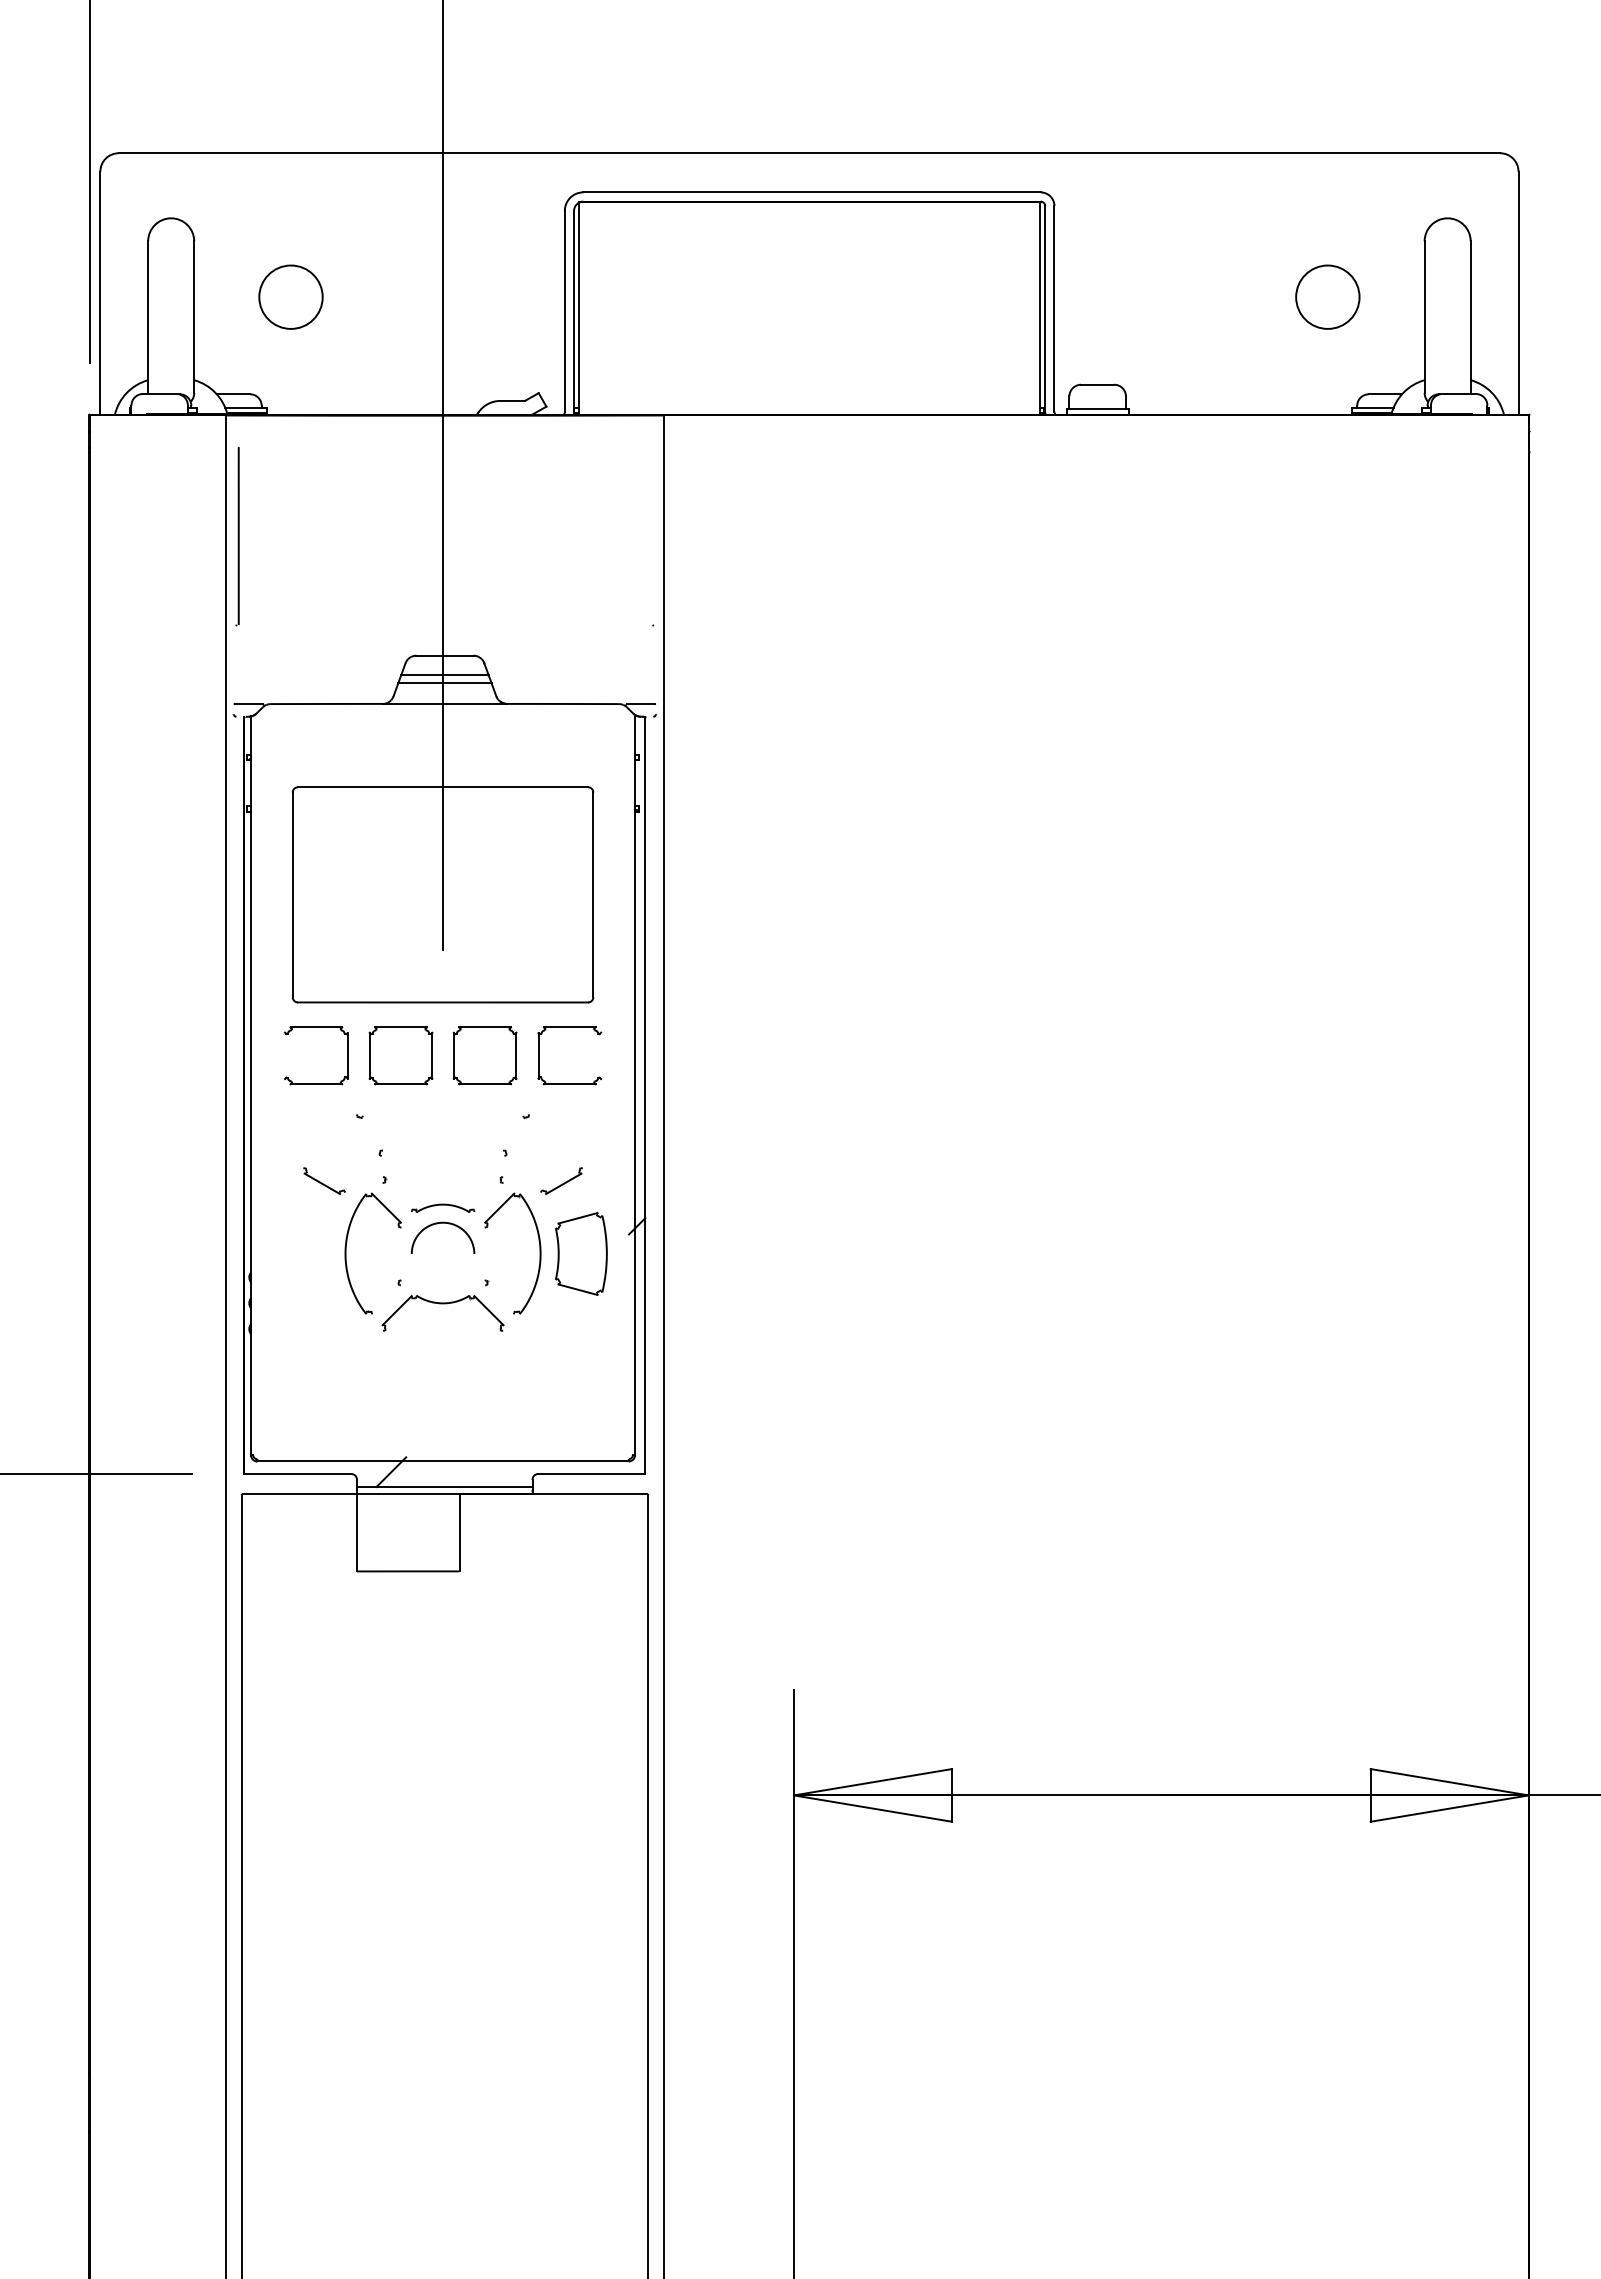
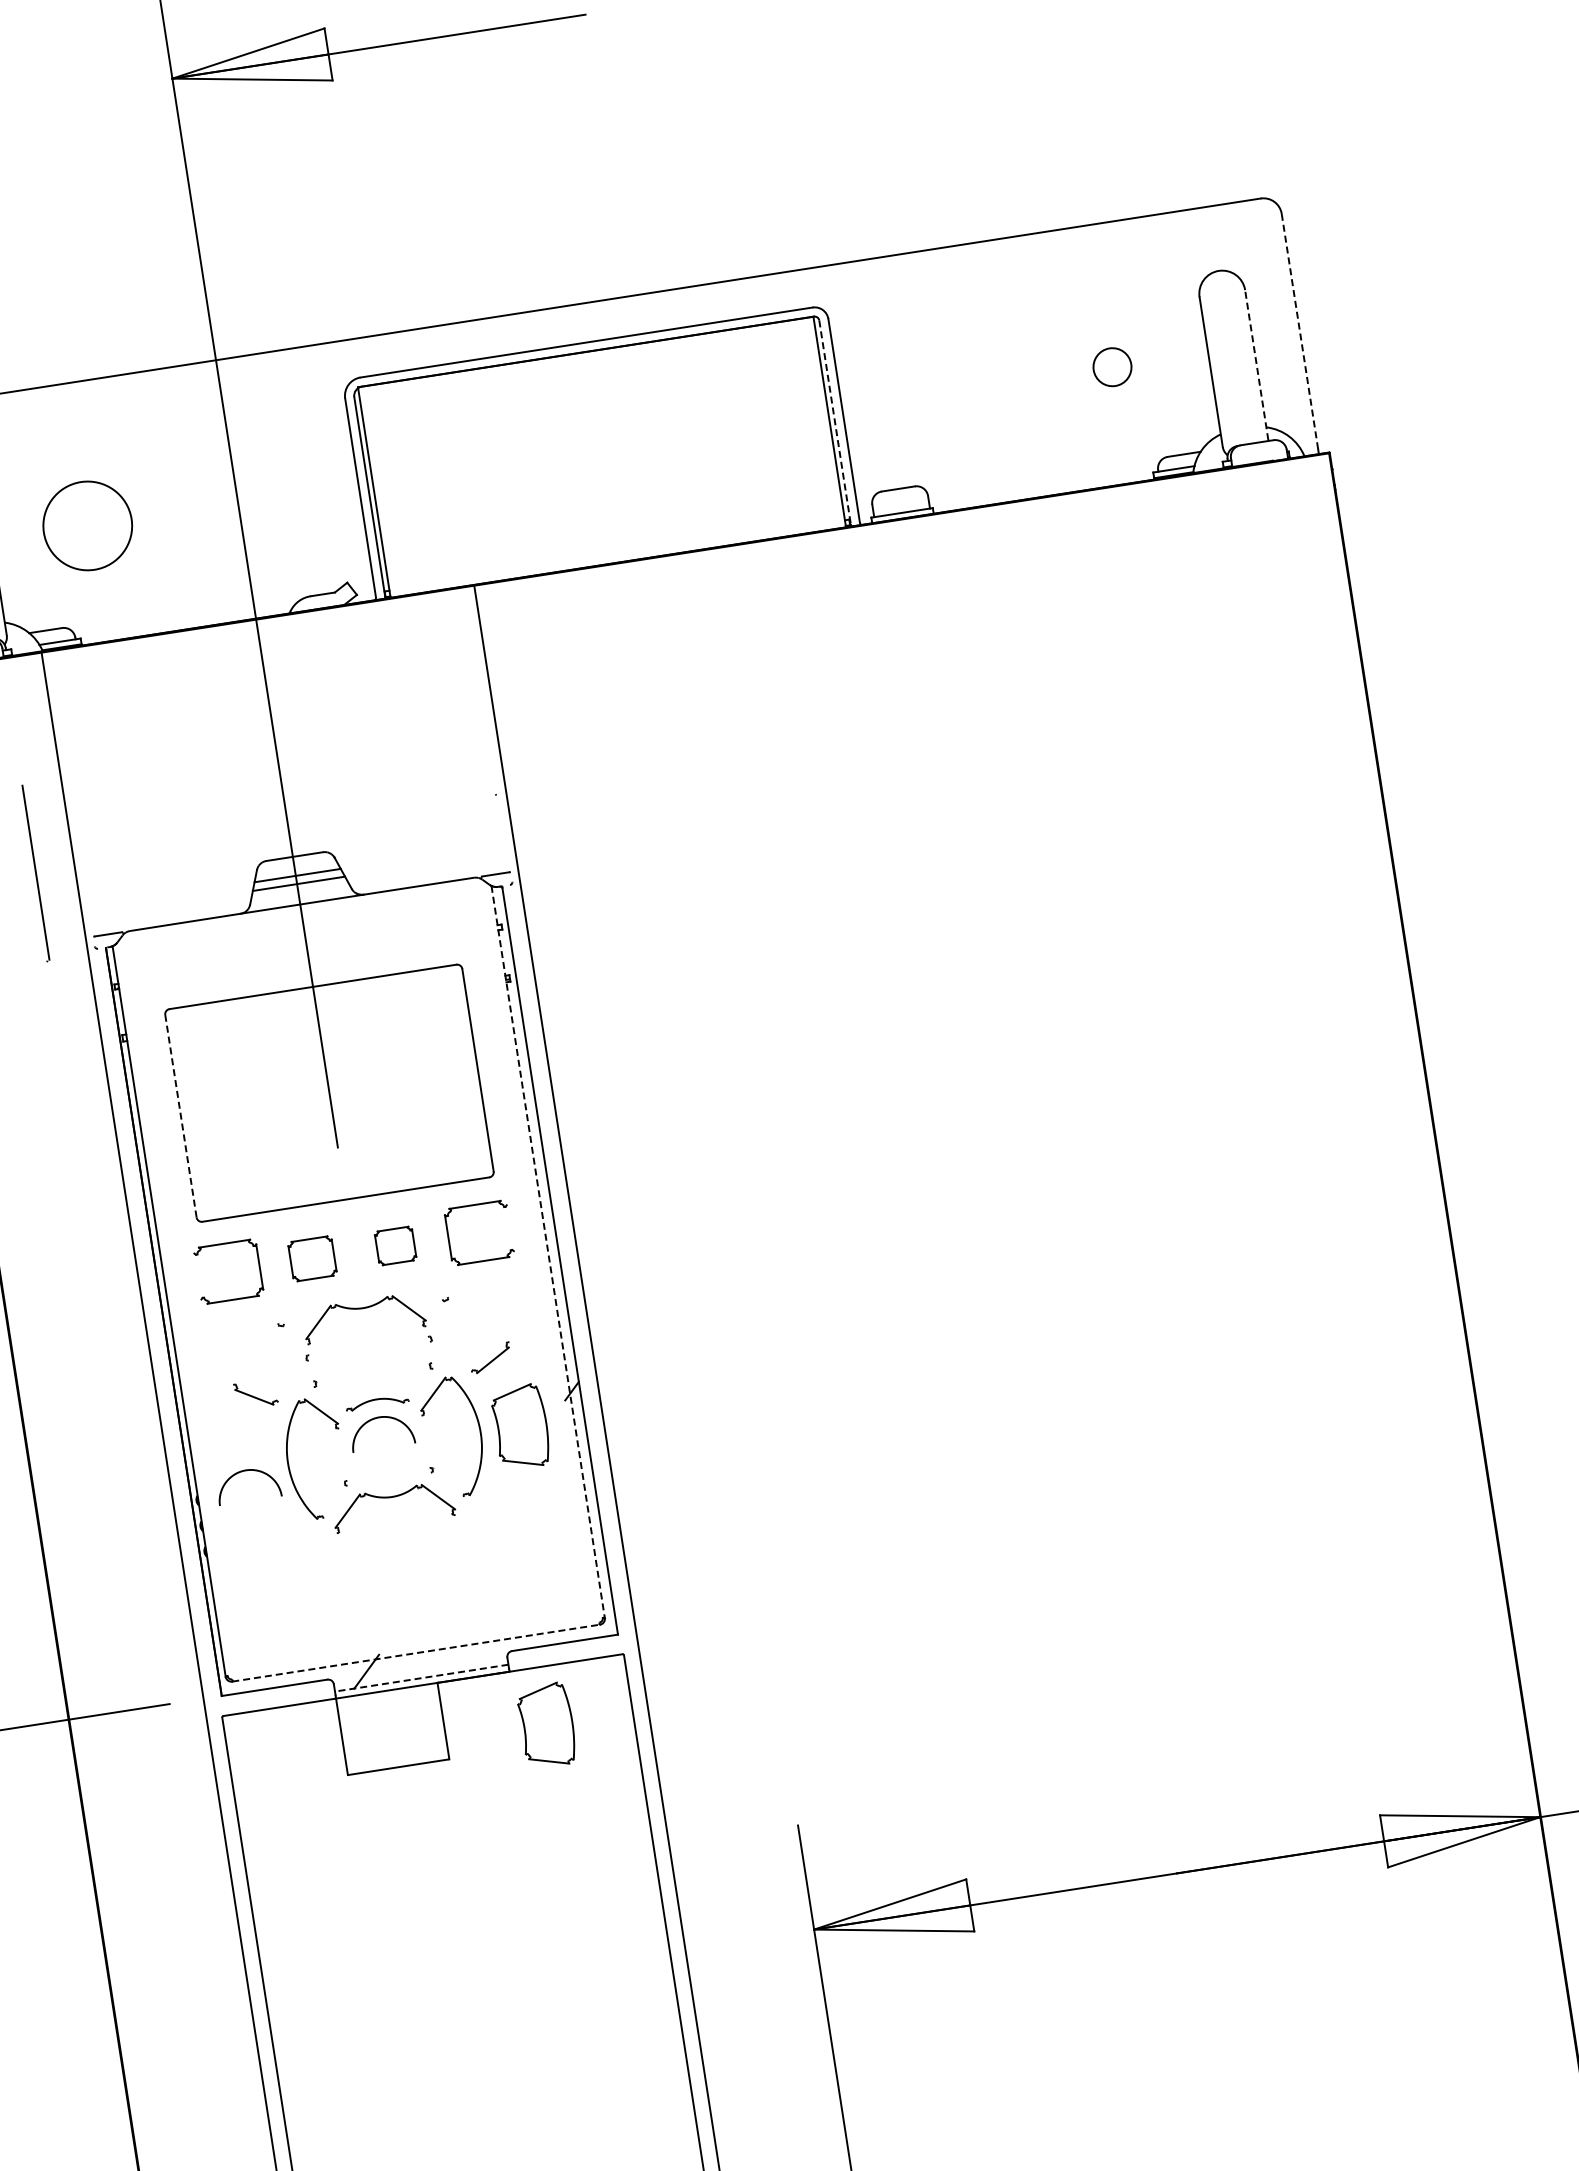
line: (1518, 291) -> (1300, 332), solid -> dashed
circle: (290, 296) -> (87, 525), size x1.4
circle: (1327, 296) -> (1112, 366), size x0.6
line: (1045, 309) -> (835, 422), solid -> dashed
line: (1470, 317) -> (1256, 365), solid -> dashed
part: (237, 536) -> (34, 873), moved
line: (292, 894) -> (180, 1115), solid -> dashed
part: (400, 1055) -> (311, 1258), size x0.7
part: (484, 1055) -> (395, 1245), size x0.6
line: (634, 1085) -> (547, 1252), solid -> dashed
part: (442, 1113) -> (362, 1309), added
curve: (297, 1256) -> (240, 1472), added
line: (443, 1461) -> (416, 1653), solid -> dashed
line: (444, 1486) -> (421, 1677), solid -> dashed
part: (561, 1552) -> (547, 1725), added

